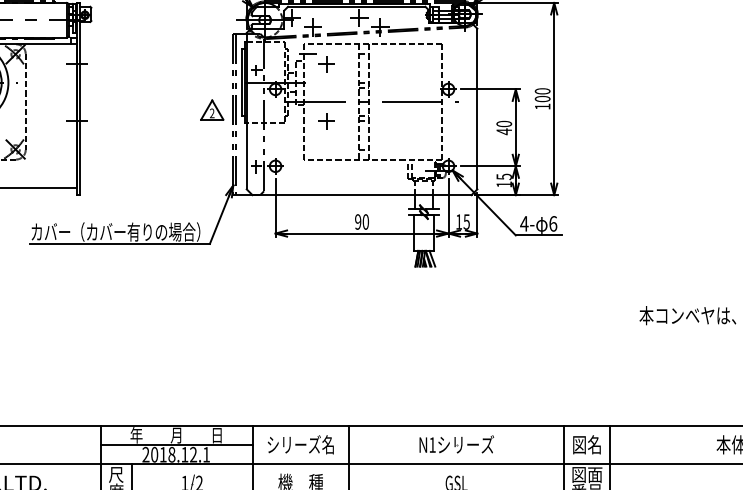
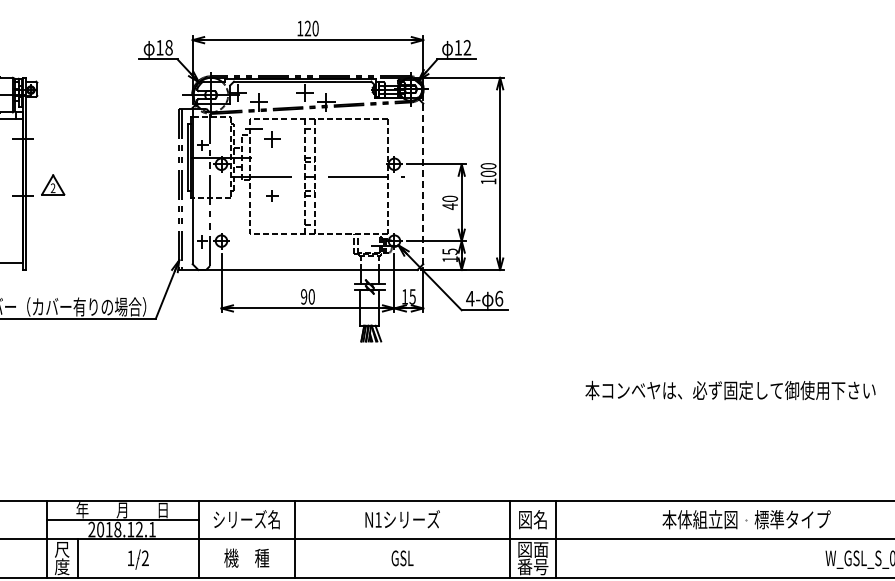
part: (212, 109) -> (53, 184), moved
line: (477, 109) -> (423, 184), solid -> dashed
part: (326, 120) -> (272, 195), size x0.7

